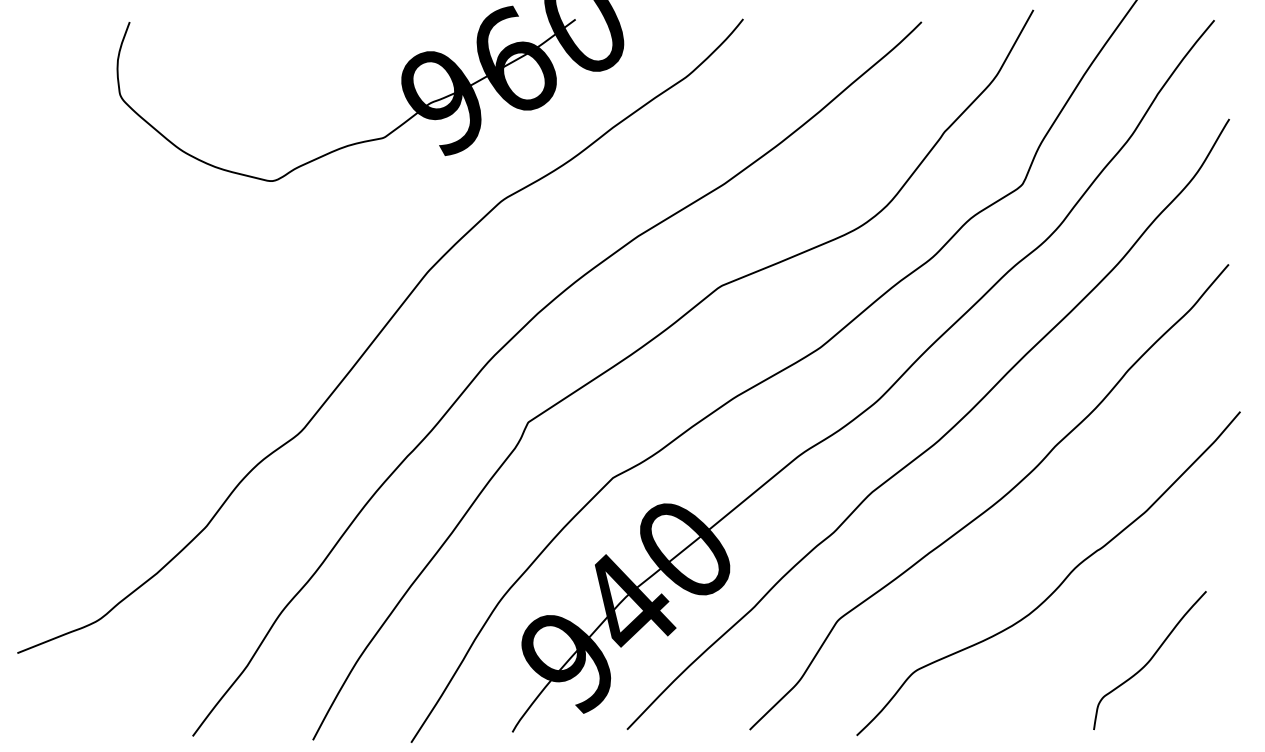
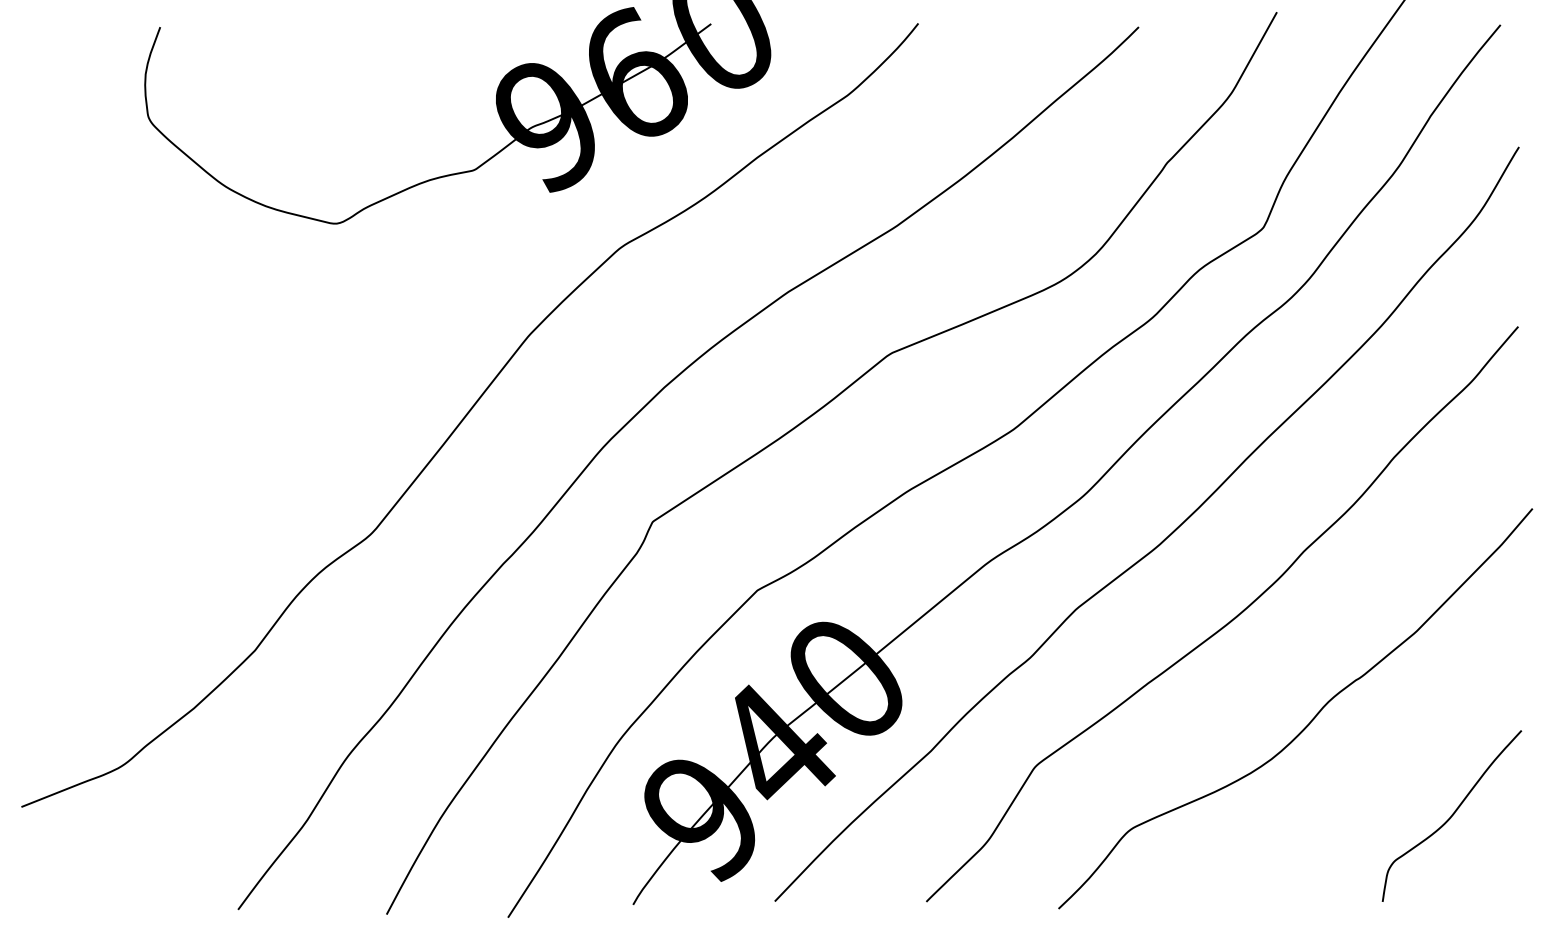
curve: (1149, 660) -> (1451, 815), moved

